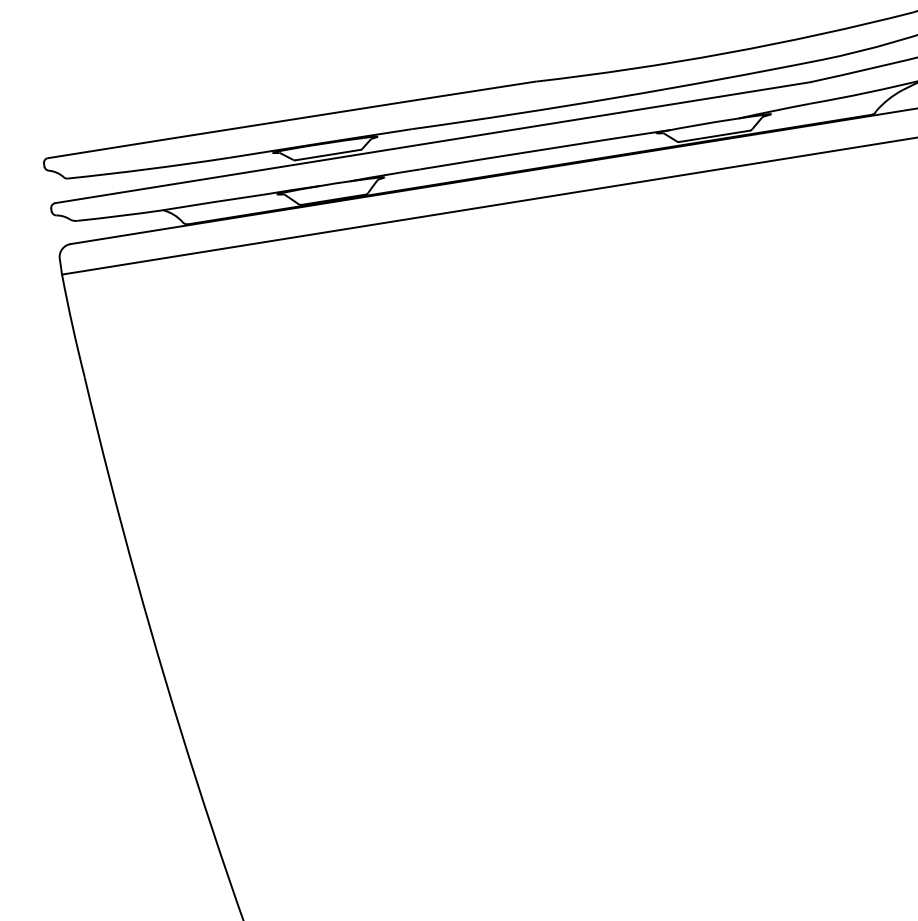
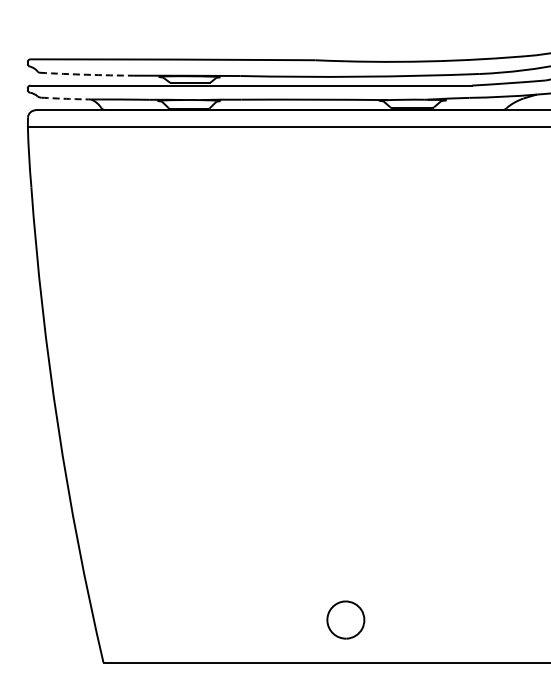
arc: (148, 168) -> (86, 74), solid -> dashed
arc: (120, 215) -> (66, 98), solid -> dashed

